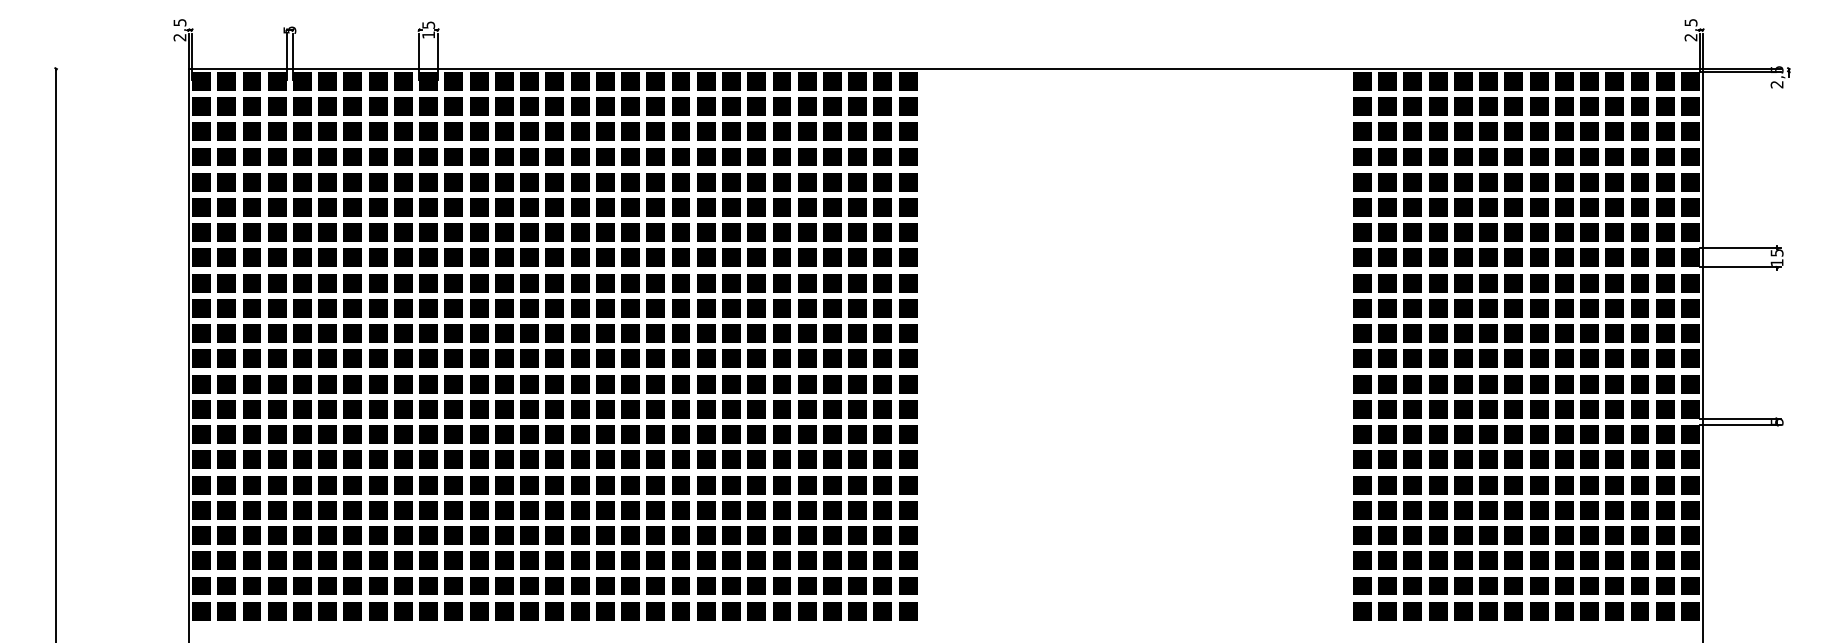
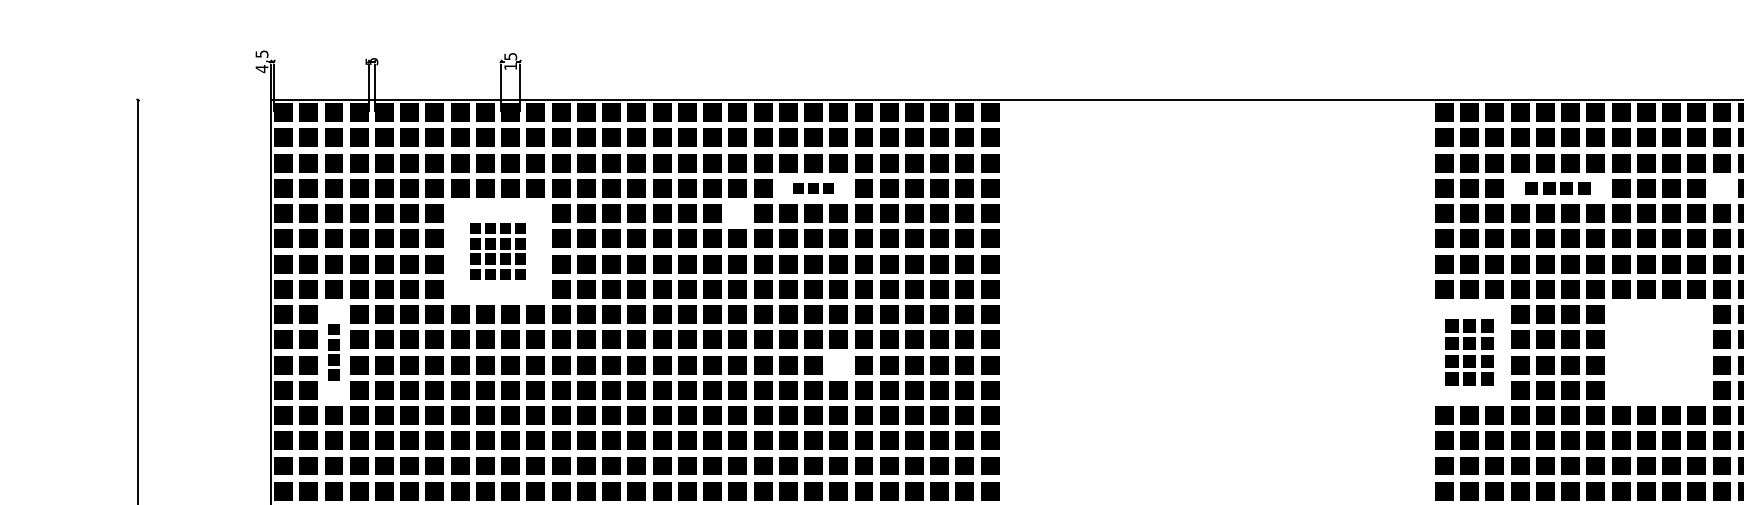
text: (179, 37) -> (261, 68), 2,5 -> 4,5
part: (731, 156) -> (813, 187), size x0.6
part: (1475, 156) -> (1557, 187), size x0.7
fill: (1639, 156) -> (1721, 187), removed
fill: (655, 181) -> (737, 212), removed
part: (415, 219) -> (497, 250), size x0.6
part: (251, 320) -> (333, 351), size x0.6
part: (1387, 320) -> (1469, 351), size x0.7
part: (1576, 320) -> (1658, 351), removed
fill: (756, 333) -> (838, 364), removed

